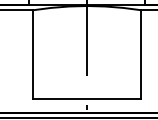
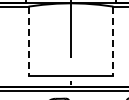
line: (32, 54) -> (28, 41), solid -> dashed
line: (141, 54) -> (113, 41), solid -> dashed

